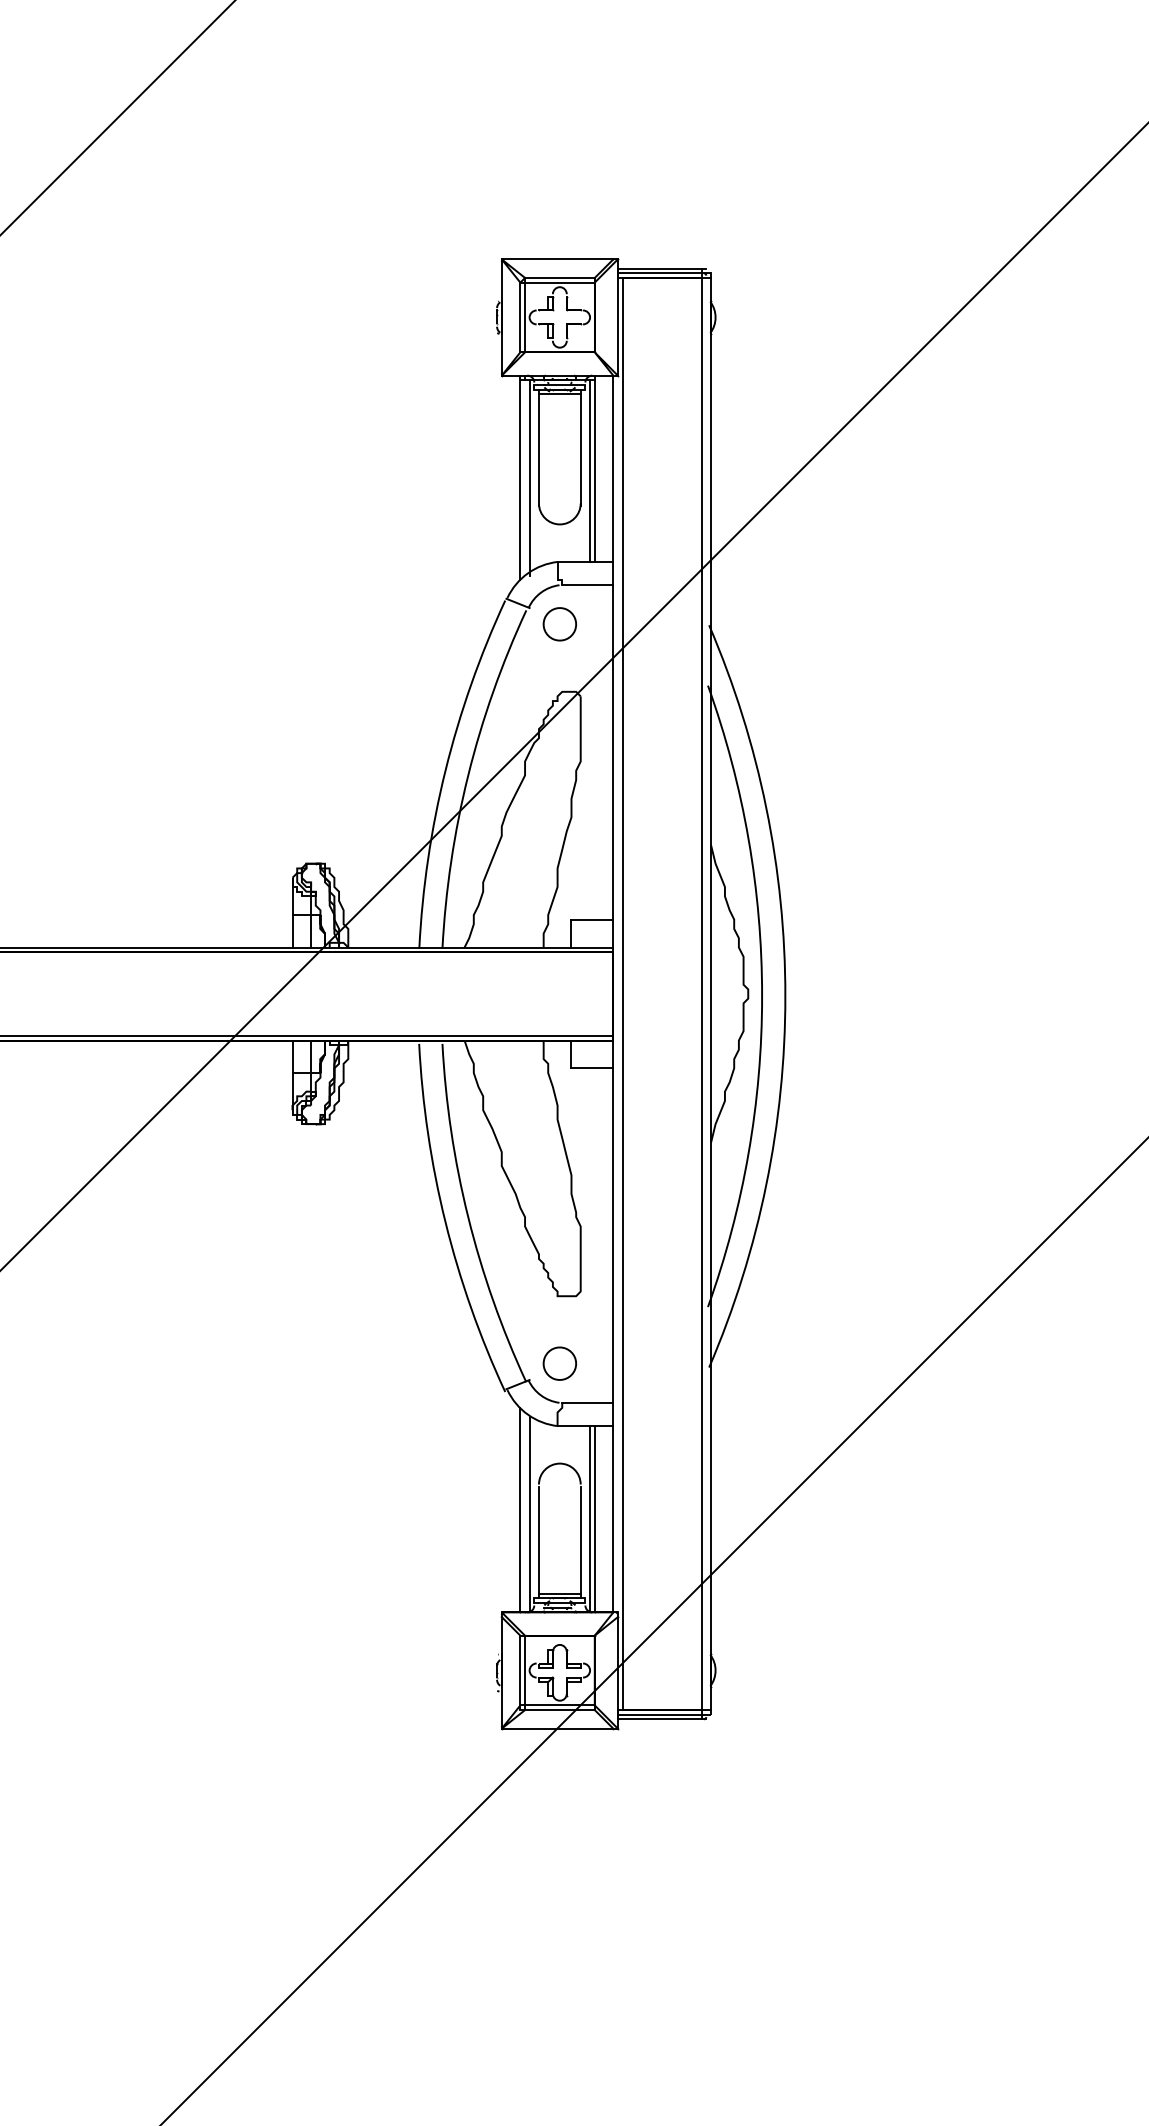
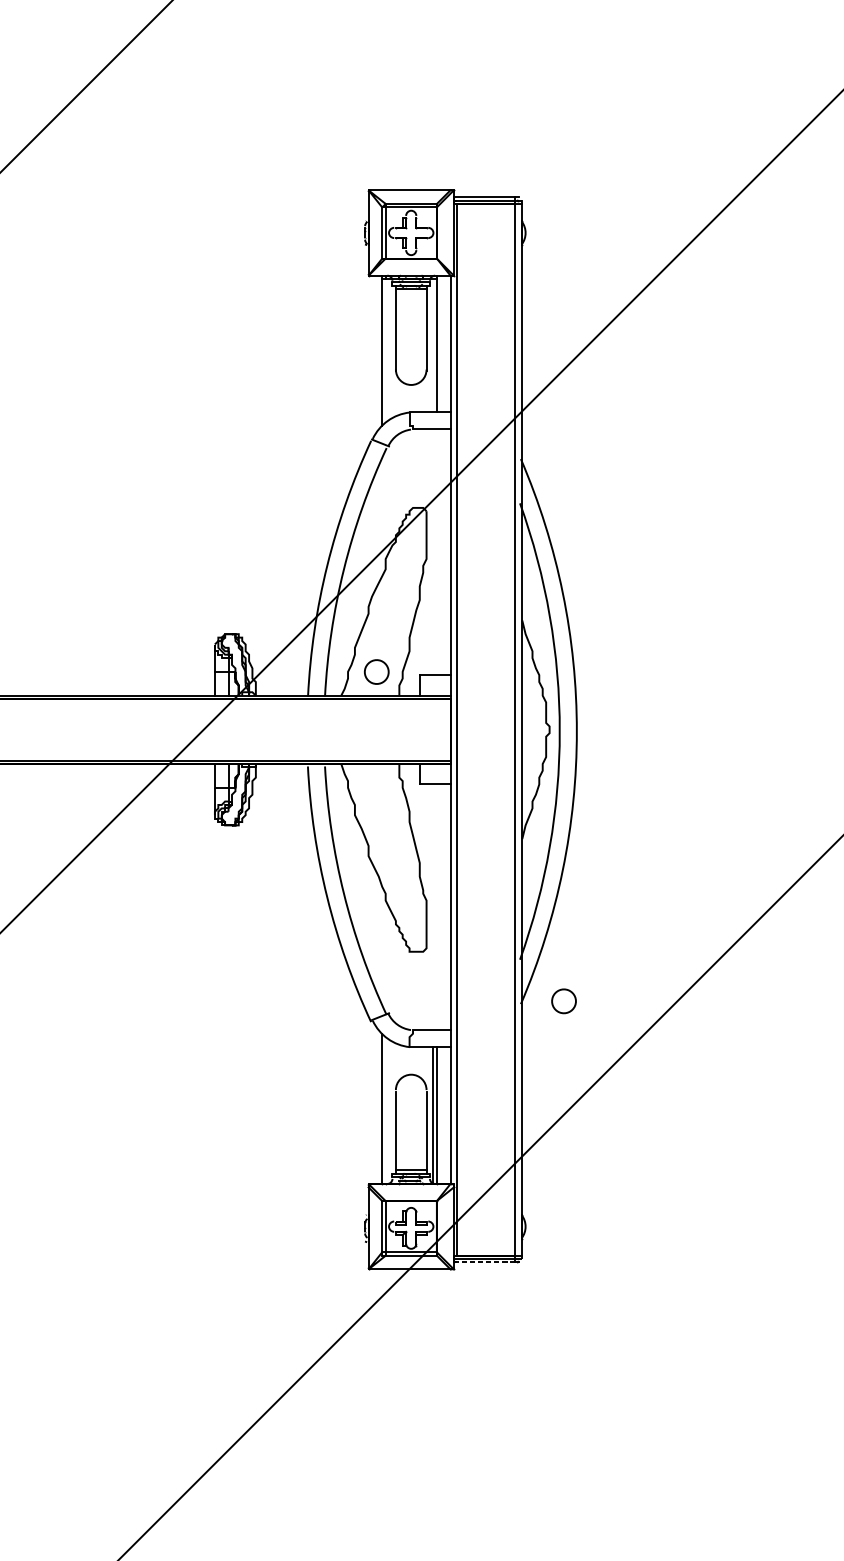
line: (590, 470) -> (433, 345), removed
line: (529, 477) -> (388, 350), removed
part: (559, 624) -> (376, 672), moved
part: (559, 1363) -> (563, 1001), moved
line: (529, 1514) -> (388, 1112), removed
line: (659, 1719) -> (484, 1262), solid -> dashed

